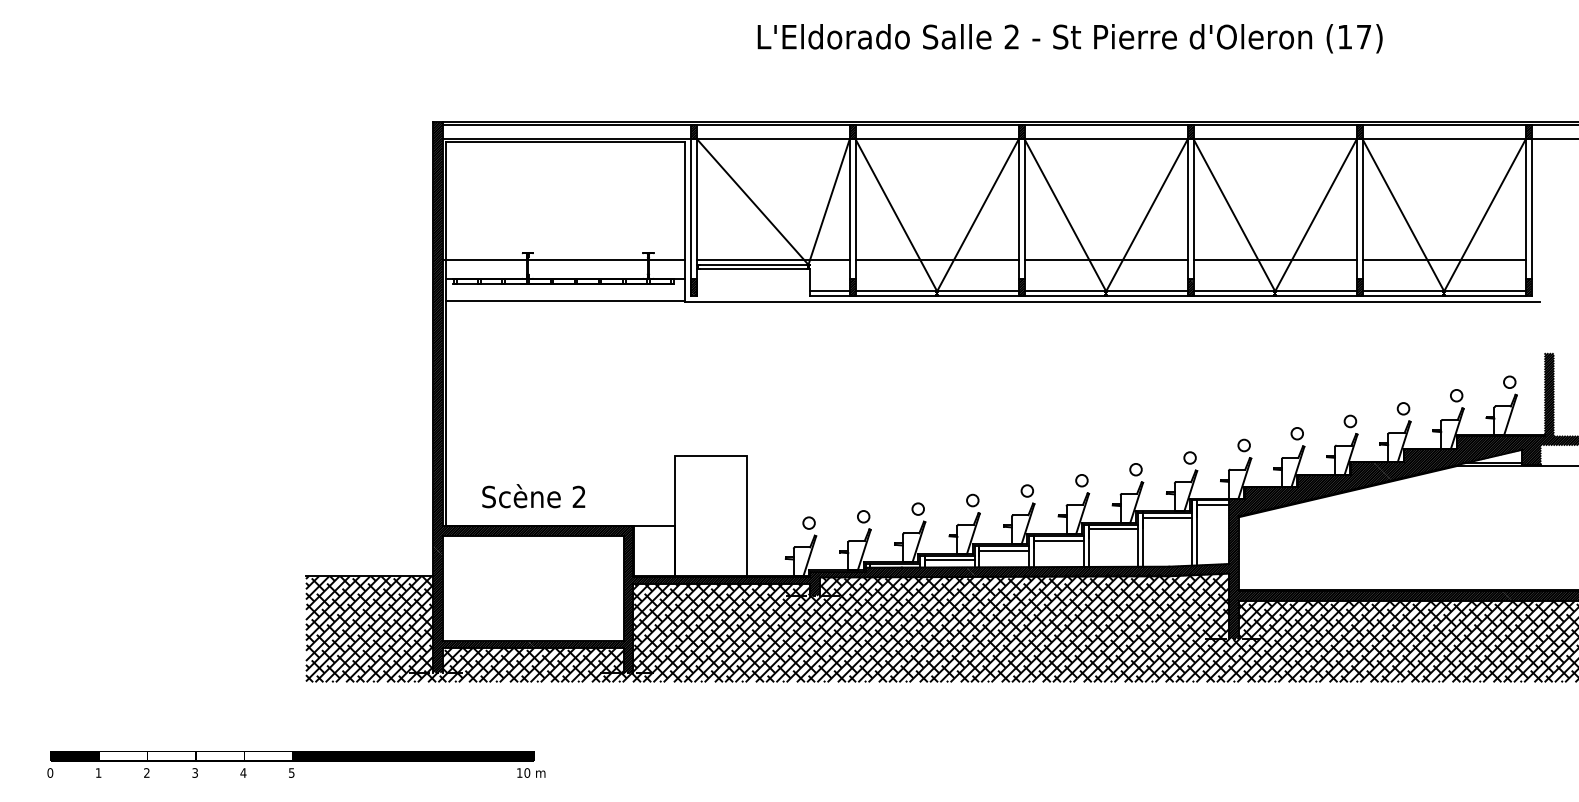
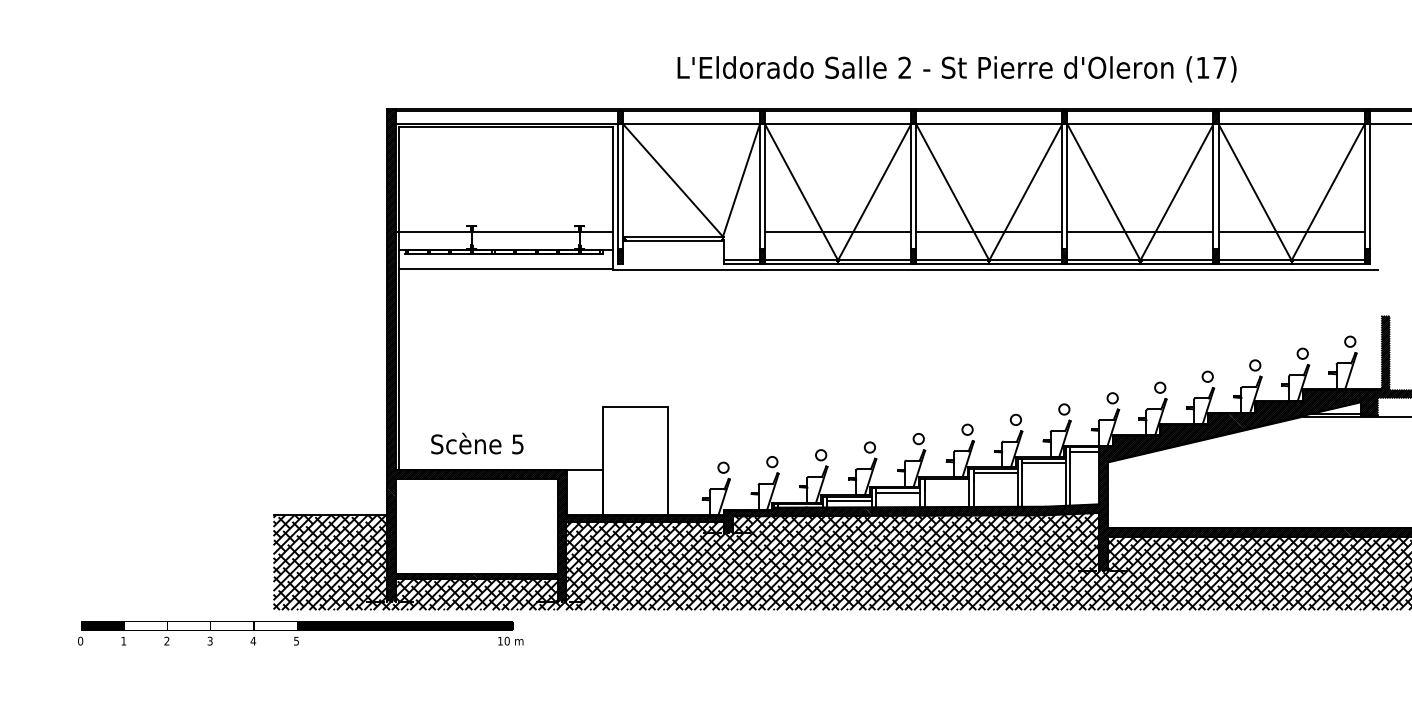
text: (1069, 38) -> (956, 69), moved
line: (773, 259) -> (691, 231), removed
text: (578, 496) -> (517, 443), 2 -> 5
line: (1058, 540) -> (946, 483), removed
text: (296, 764) -> (300, 633), moved

